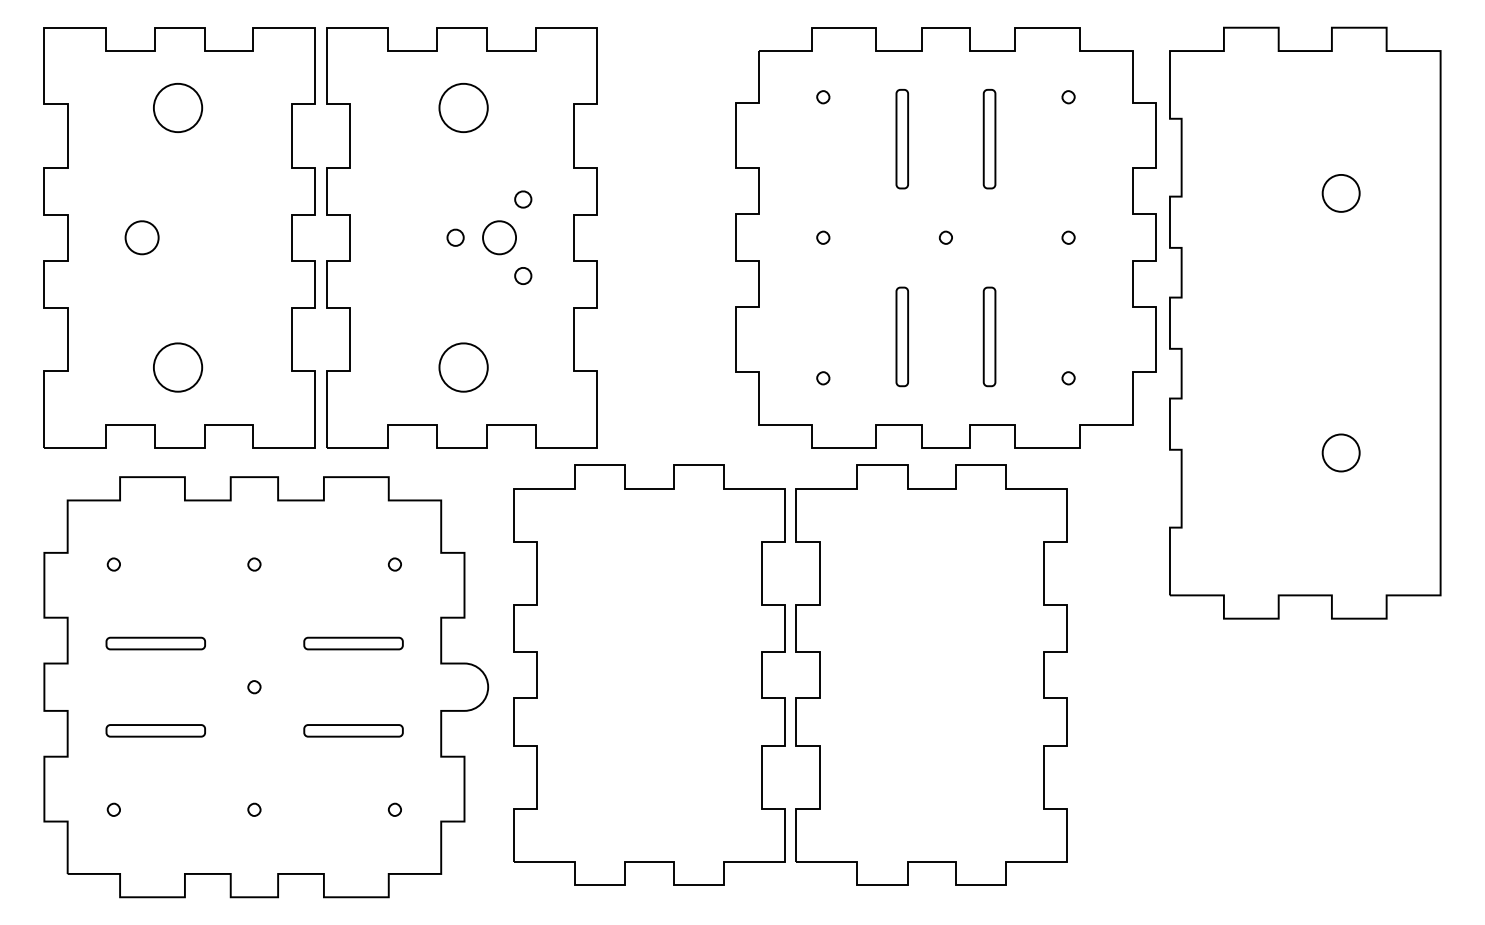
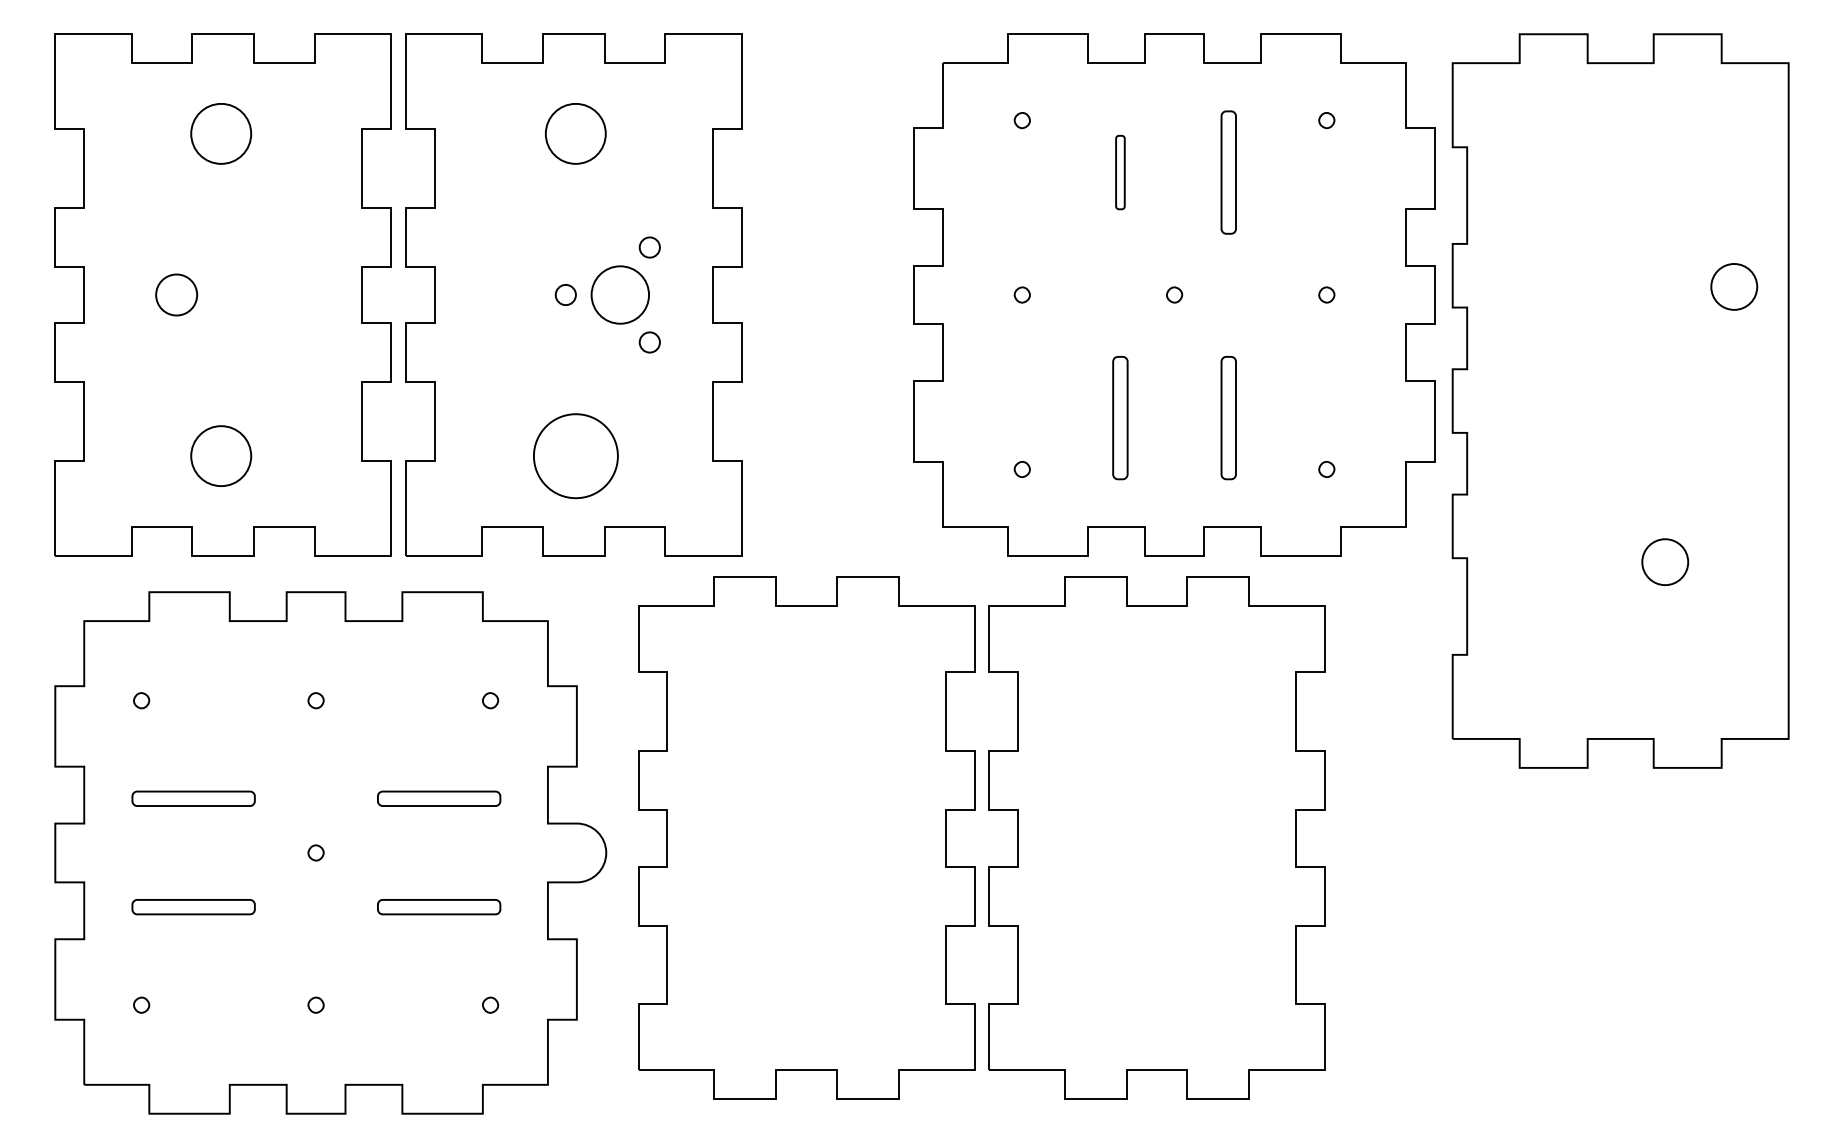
part: (902, 139) -> (1120, 172), size x0.6
part: (1341, 193) -> (1734, 286), moved
part: (499, 237) -> (620, 294), size x1.4
part: (463, 367) -> (575, 455), size x1.4

